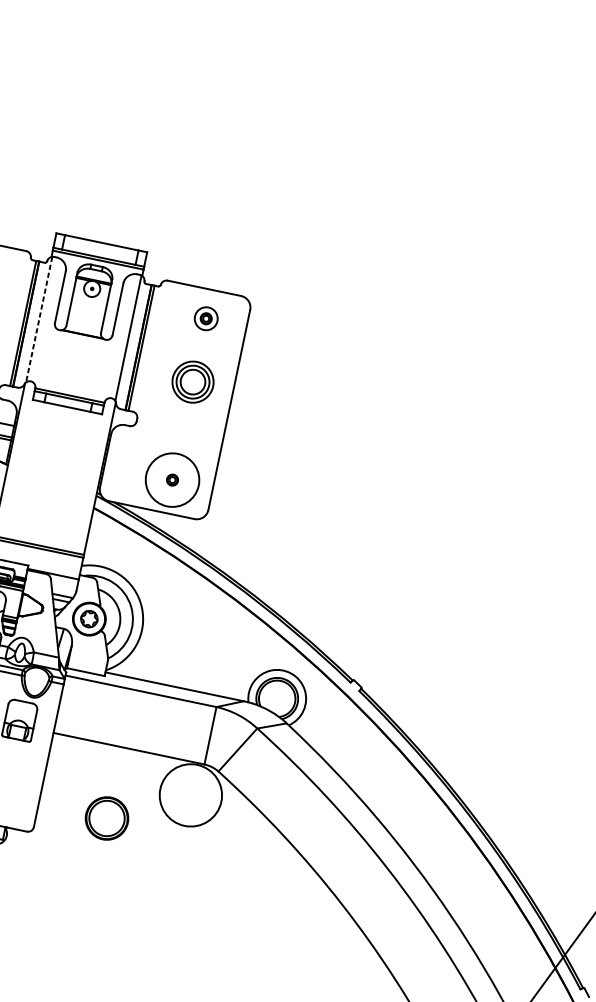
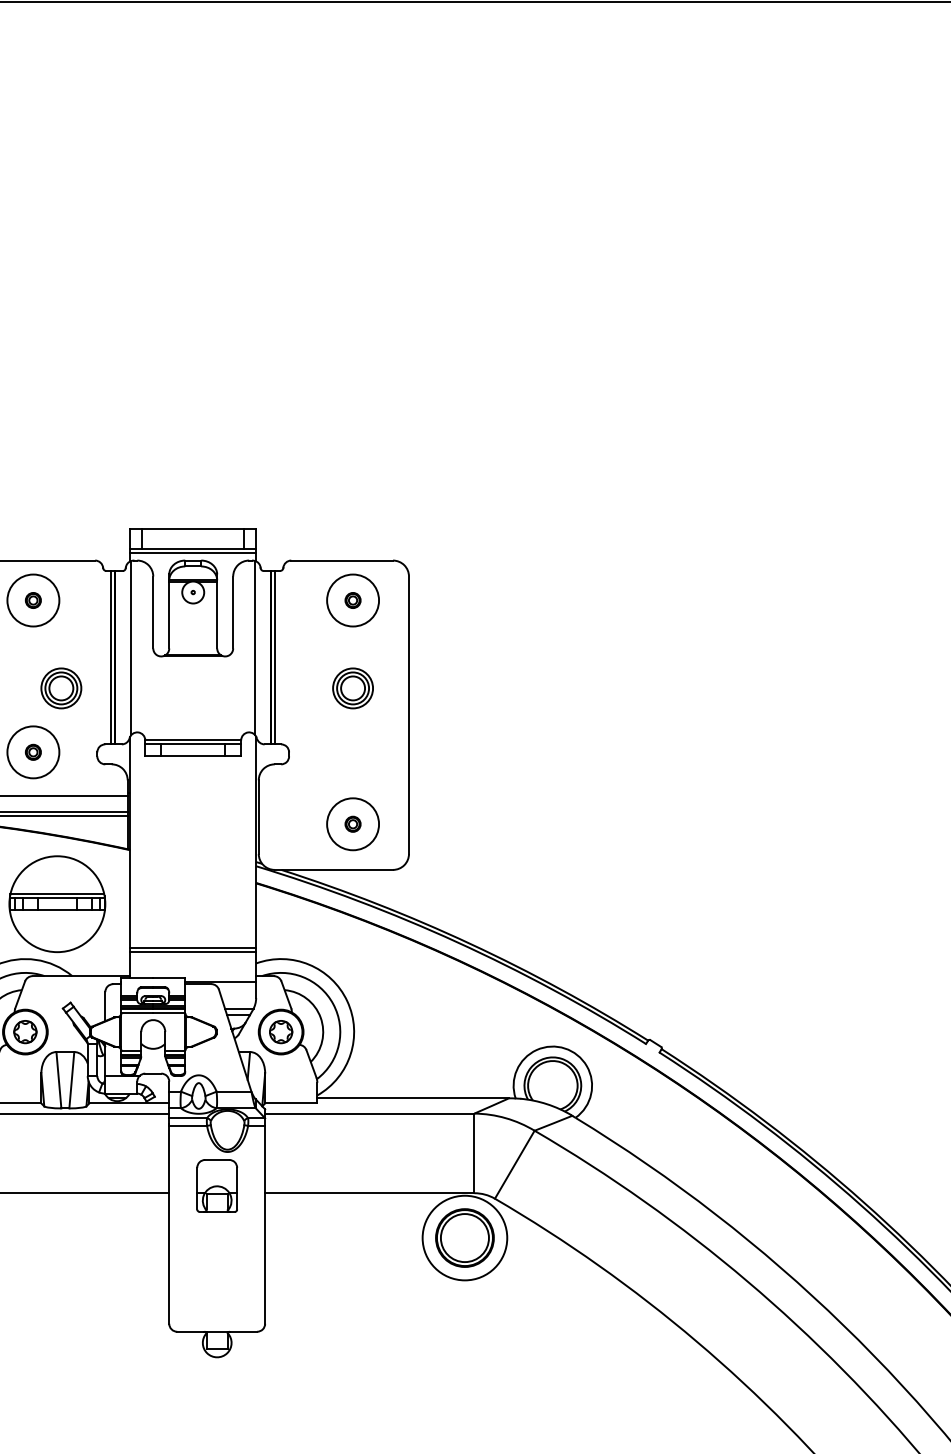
circle: (206, 318) -> (353, 600), size x1.67
line: (39, 319) -> (131, 648), dashed -> solid
part: (192, 382) -> (352, 688), size x0.71
circle: (172, 480) -> (353, 824), size x0.71
part: (106, 818) -> (464, 1237), moved

